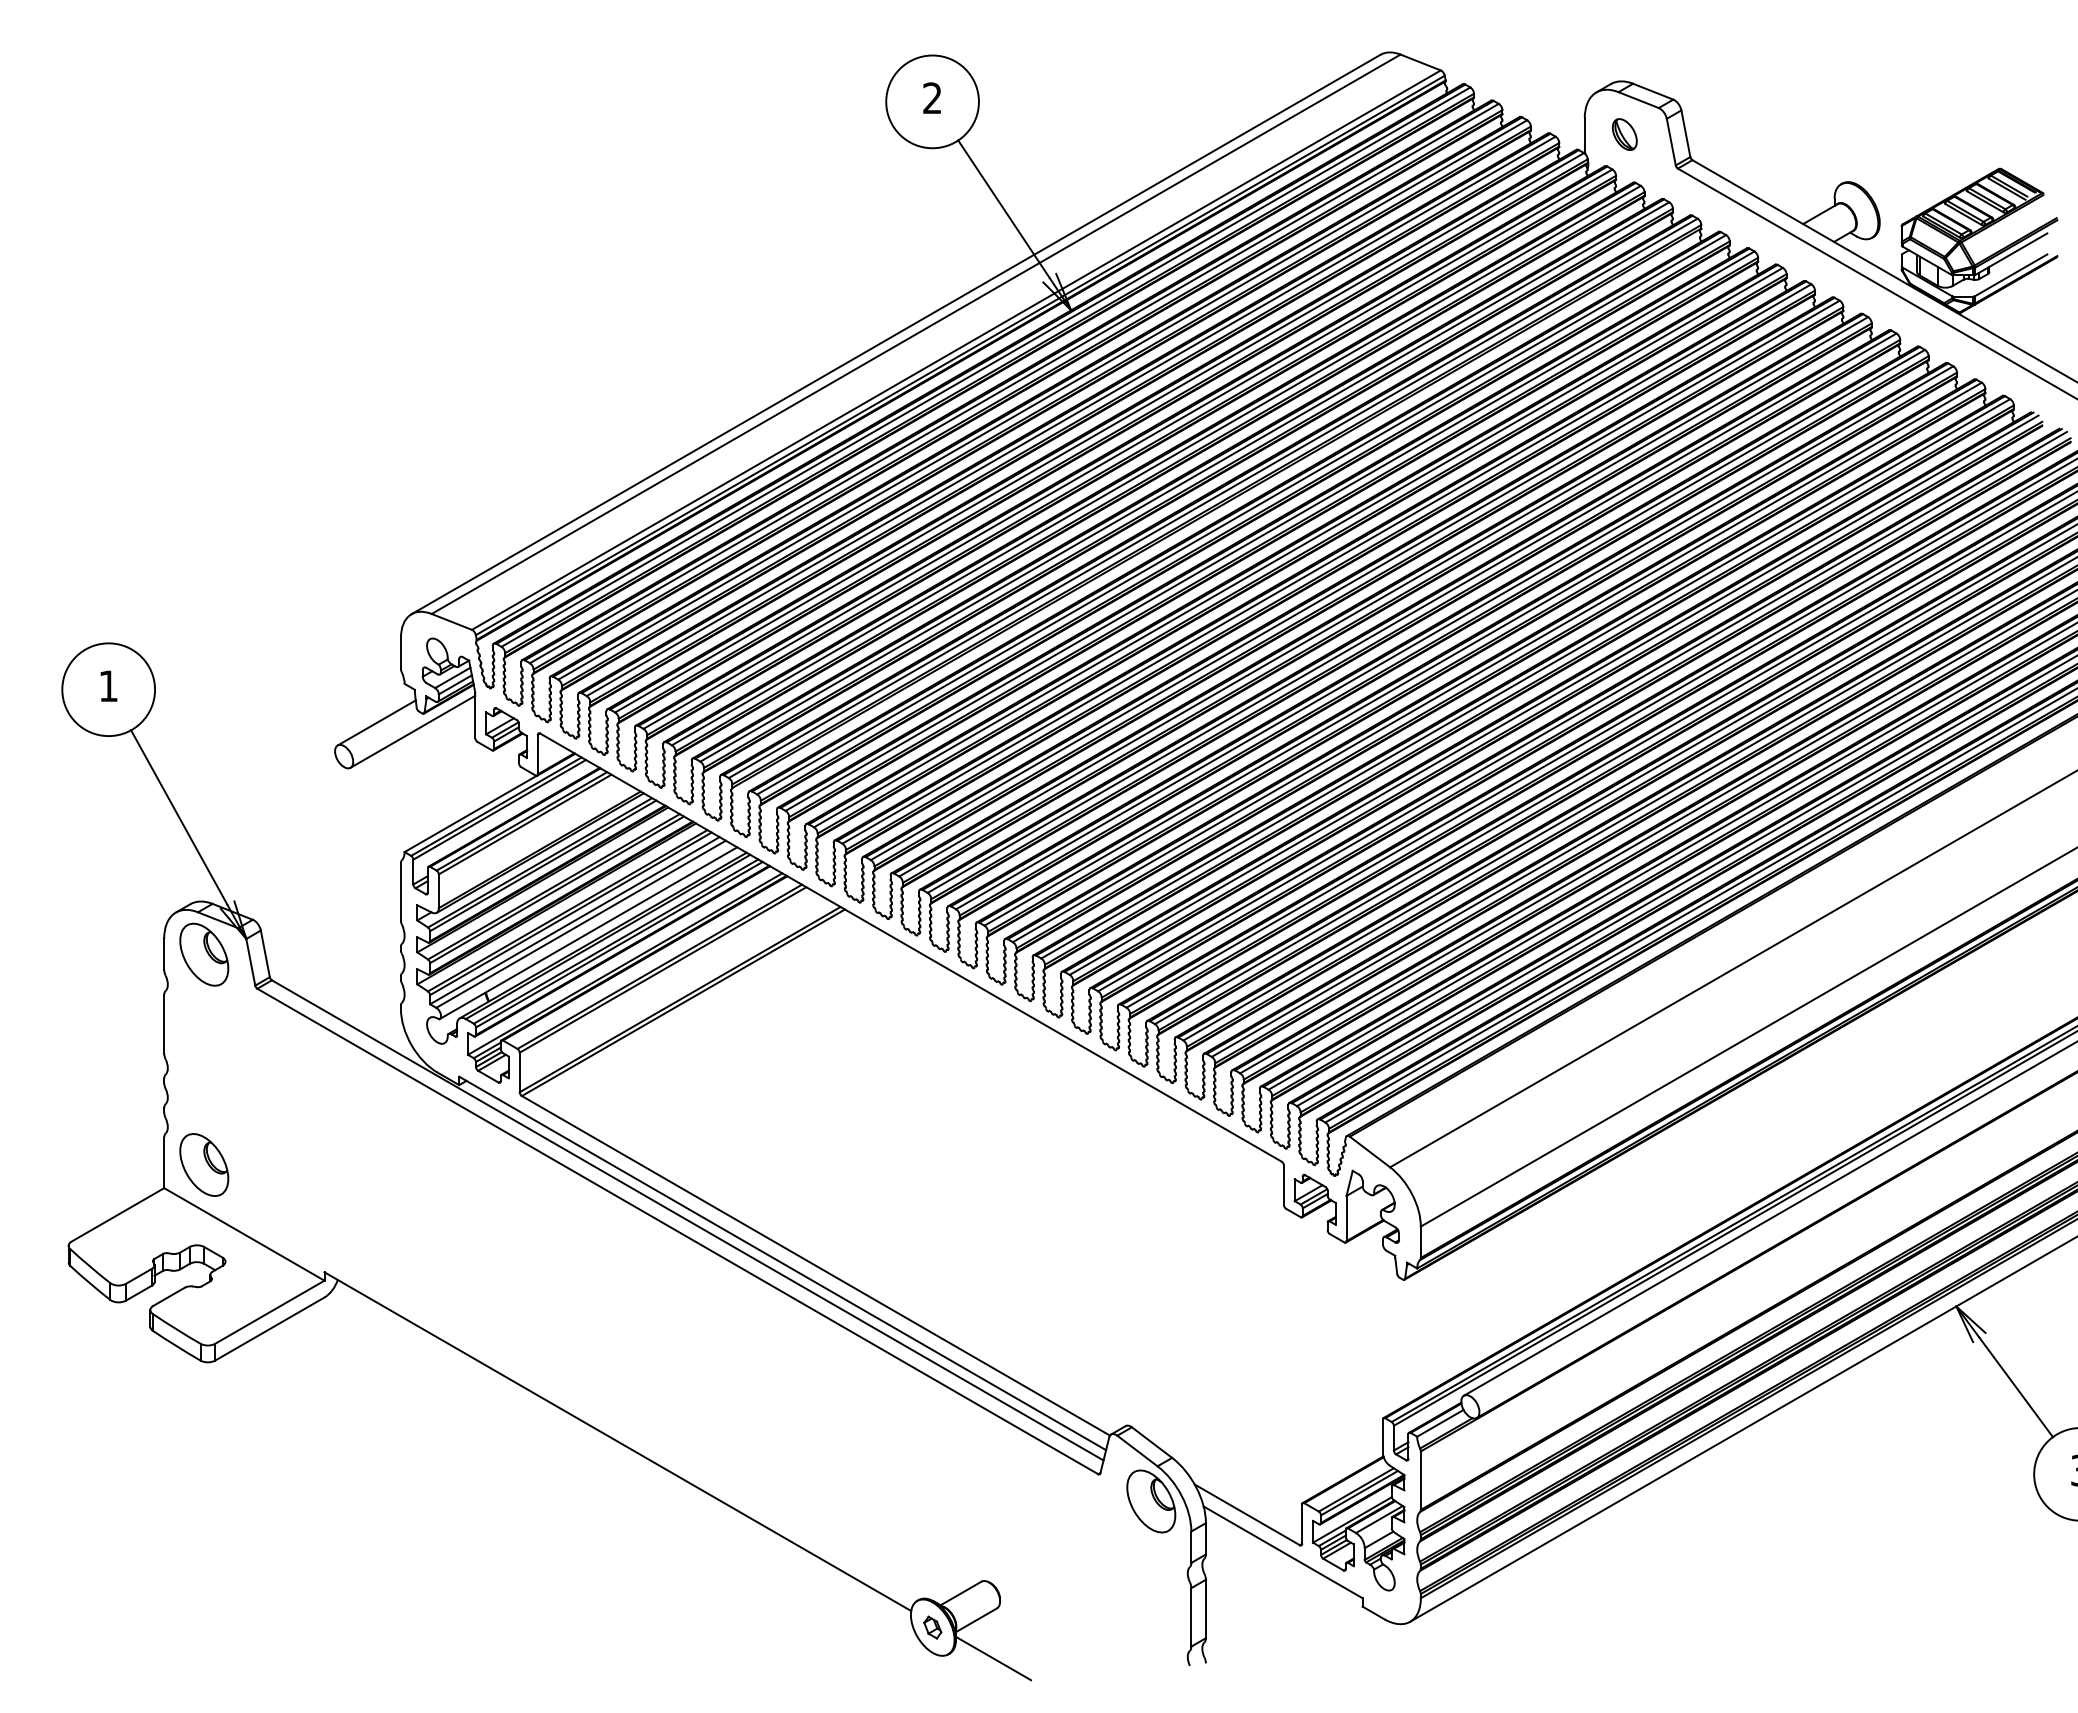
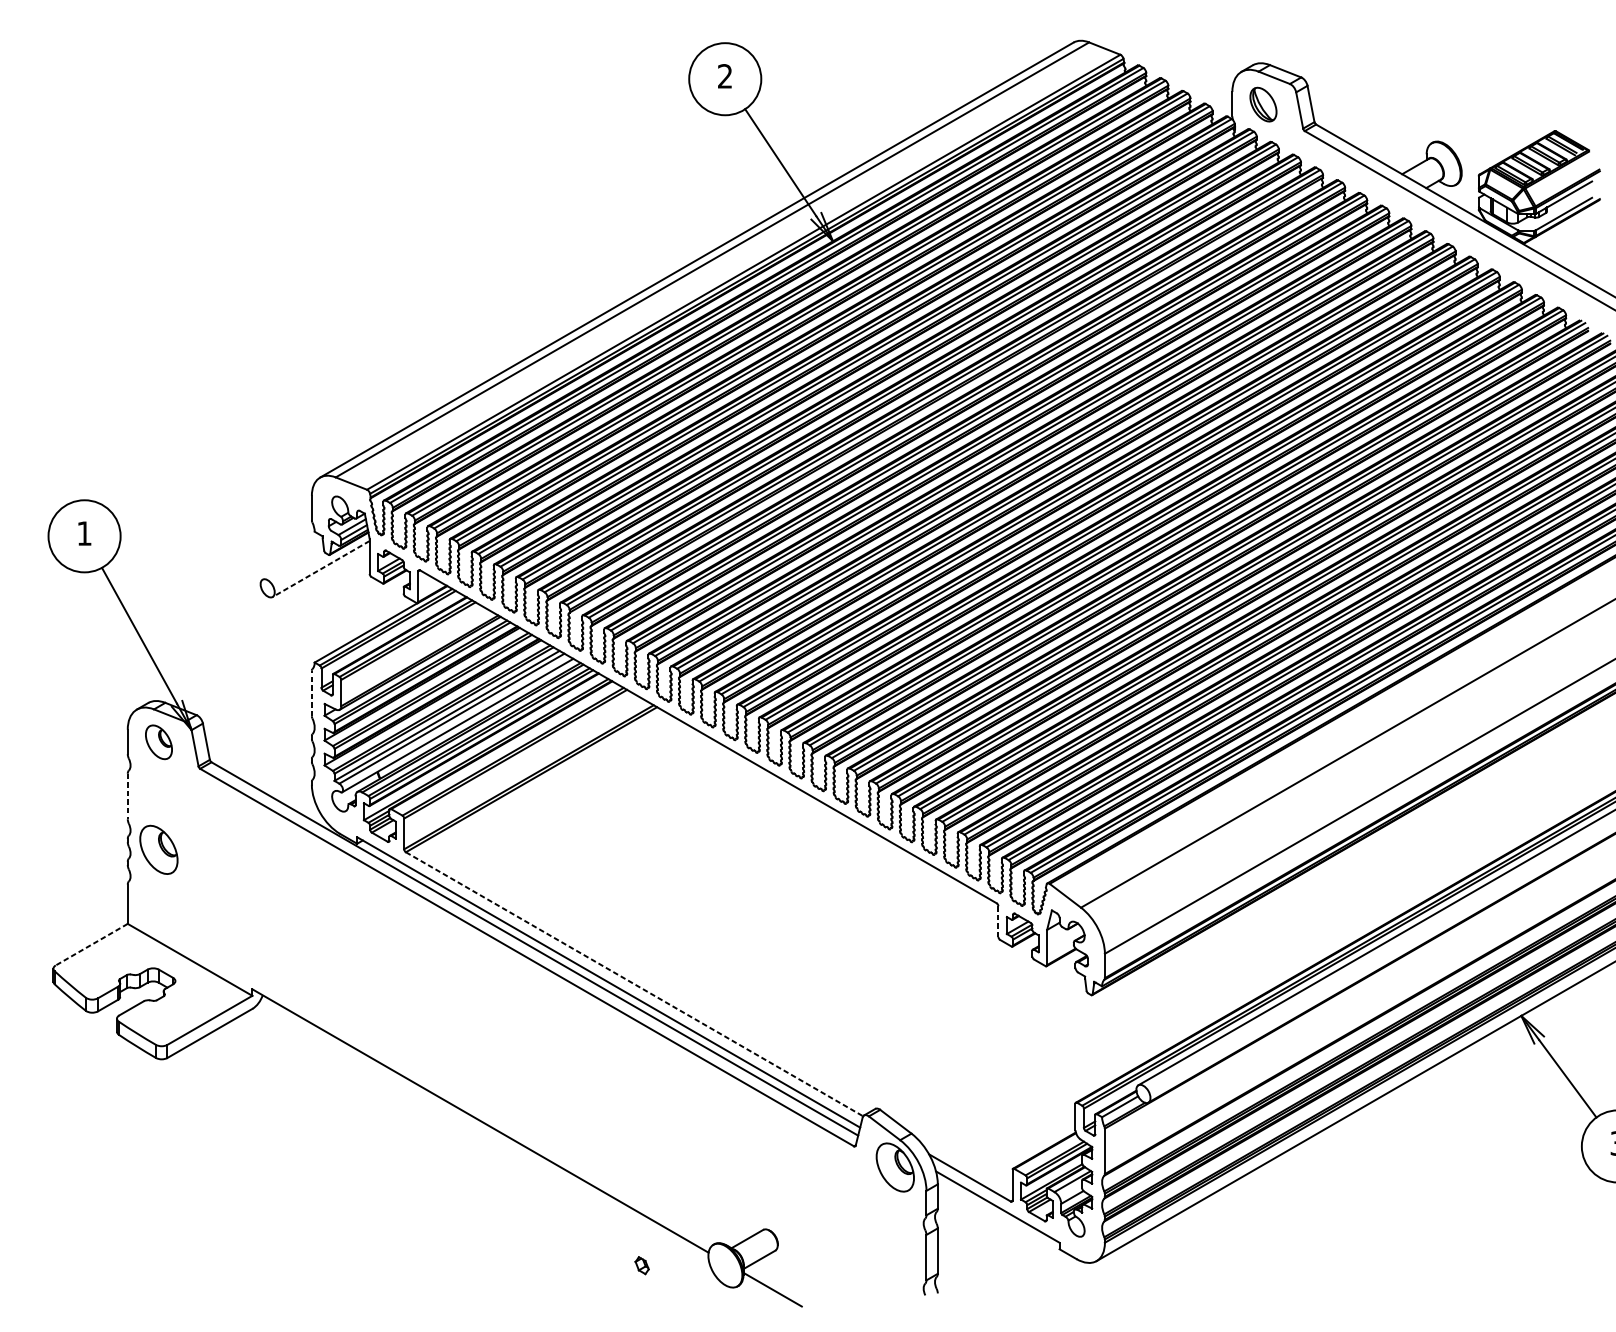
part: (1624, 134) -> (1263, 104), size x1.4
line: (376, 722) -> (292, 561), removed
line: (412, 731) -> (320, 568), solid -> dashed
line: (400, 891) -> (311, 693), solid -> dashed
part: (204, 954) -> (159, 742), size x0.7
line: (164, 1024) -> (127, 796), solid -> dashed
part: (204, 1164) -> (159, 849), moved
line: (1283, 1185) -> (998, 921), solid -> dashed
line: (117, 1215) -> (91, 945), solid -> dashed
line: (815, 1265) -> (634, 984), solid -> dashed
part: (932, 1627) -> (641, 1265), moved

